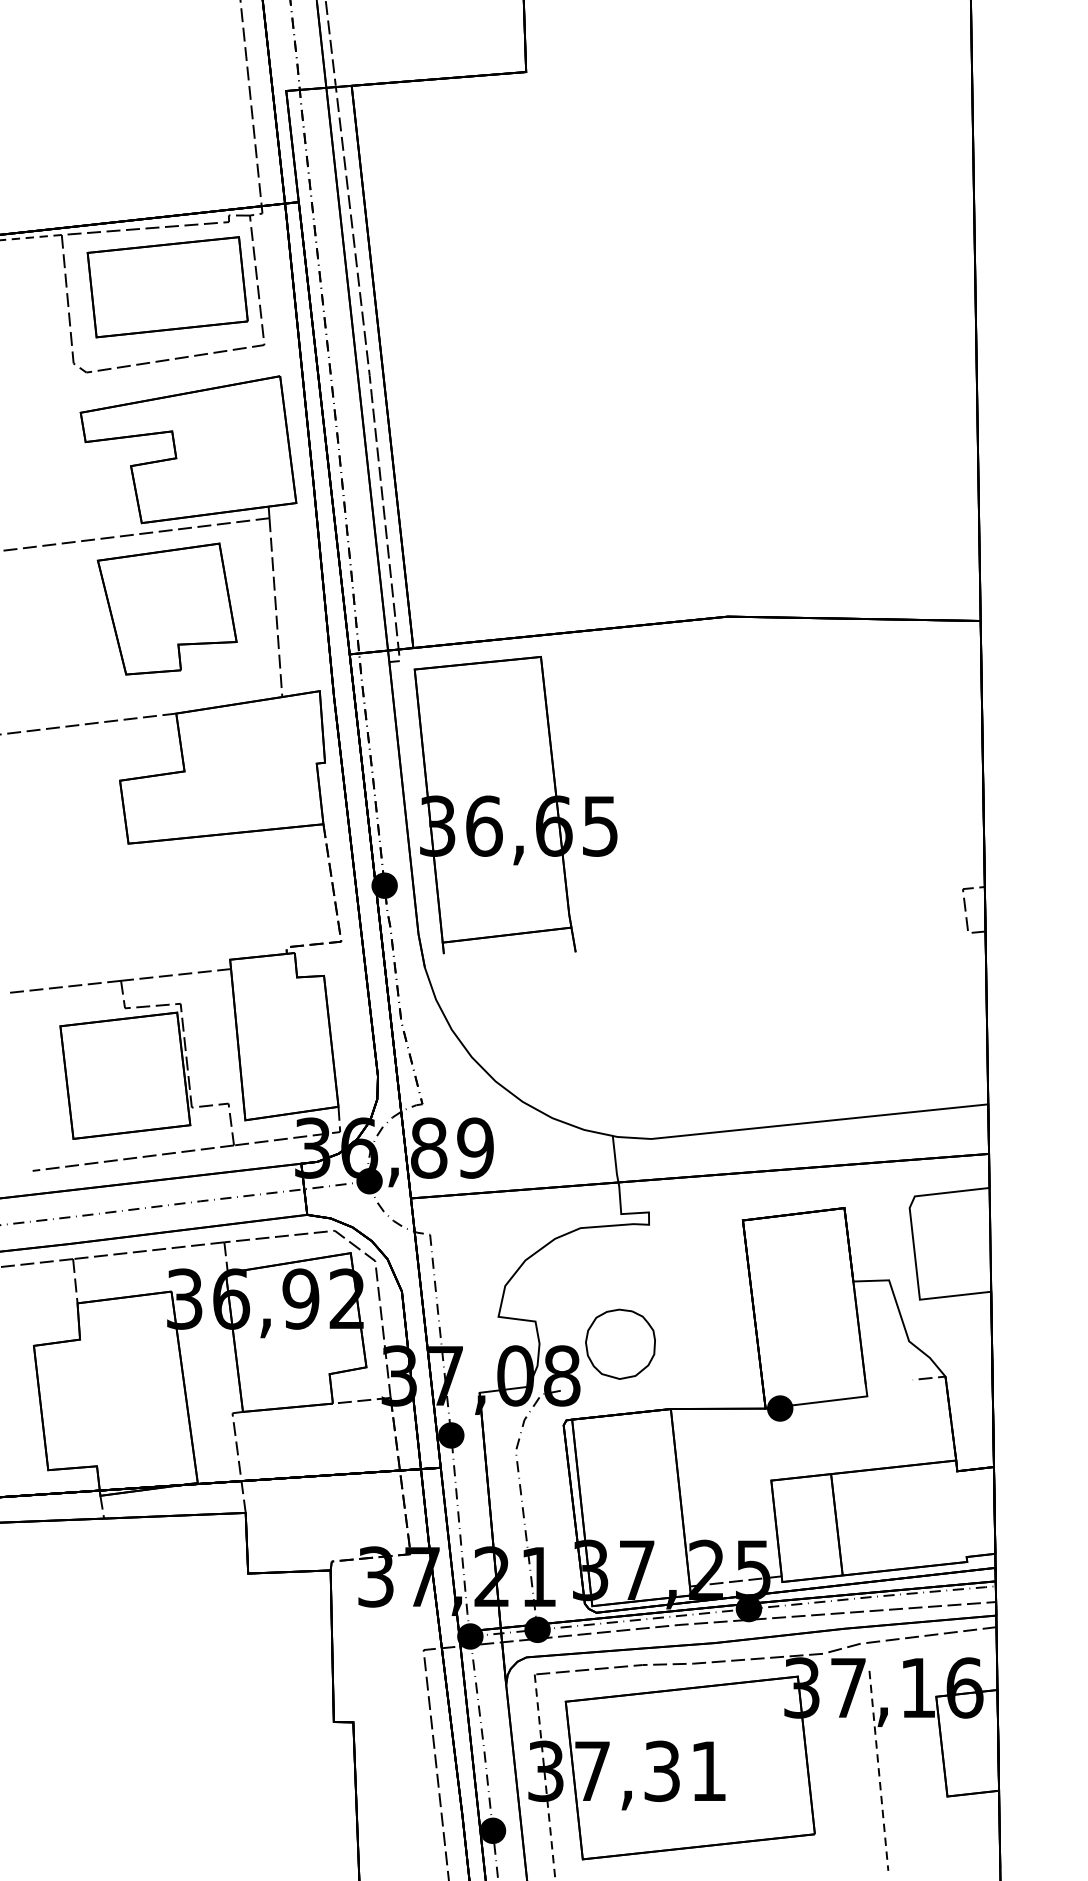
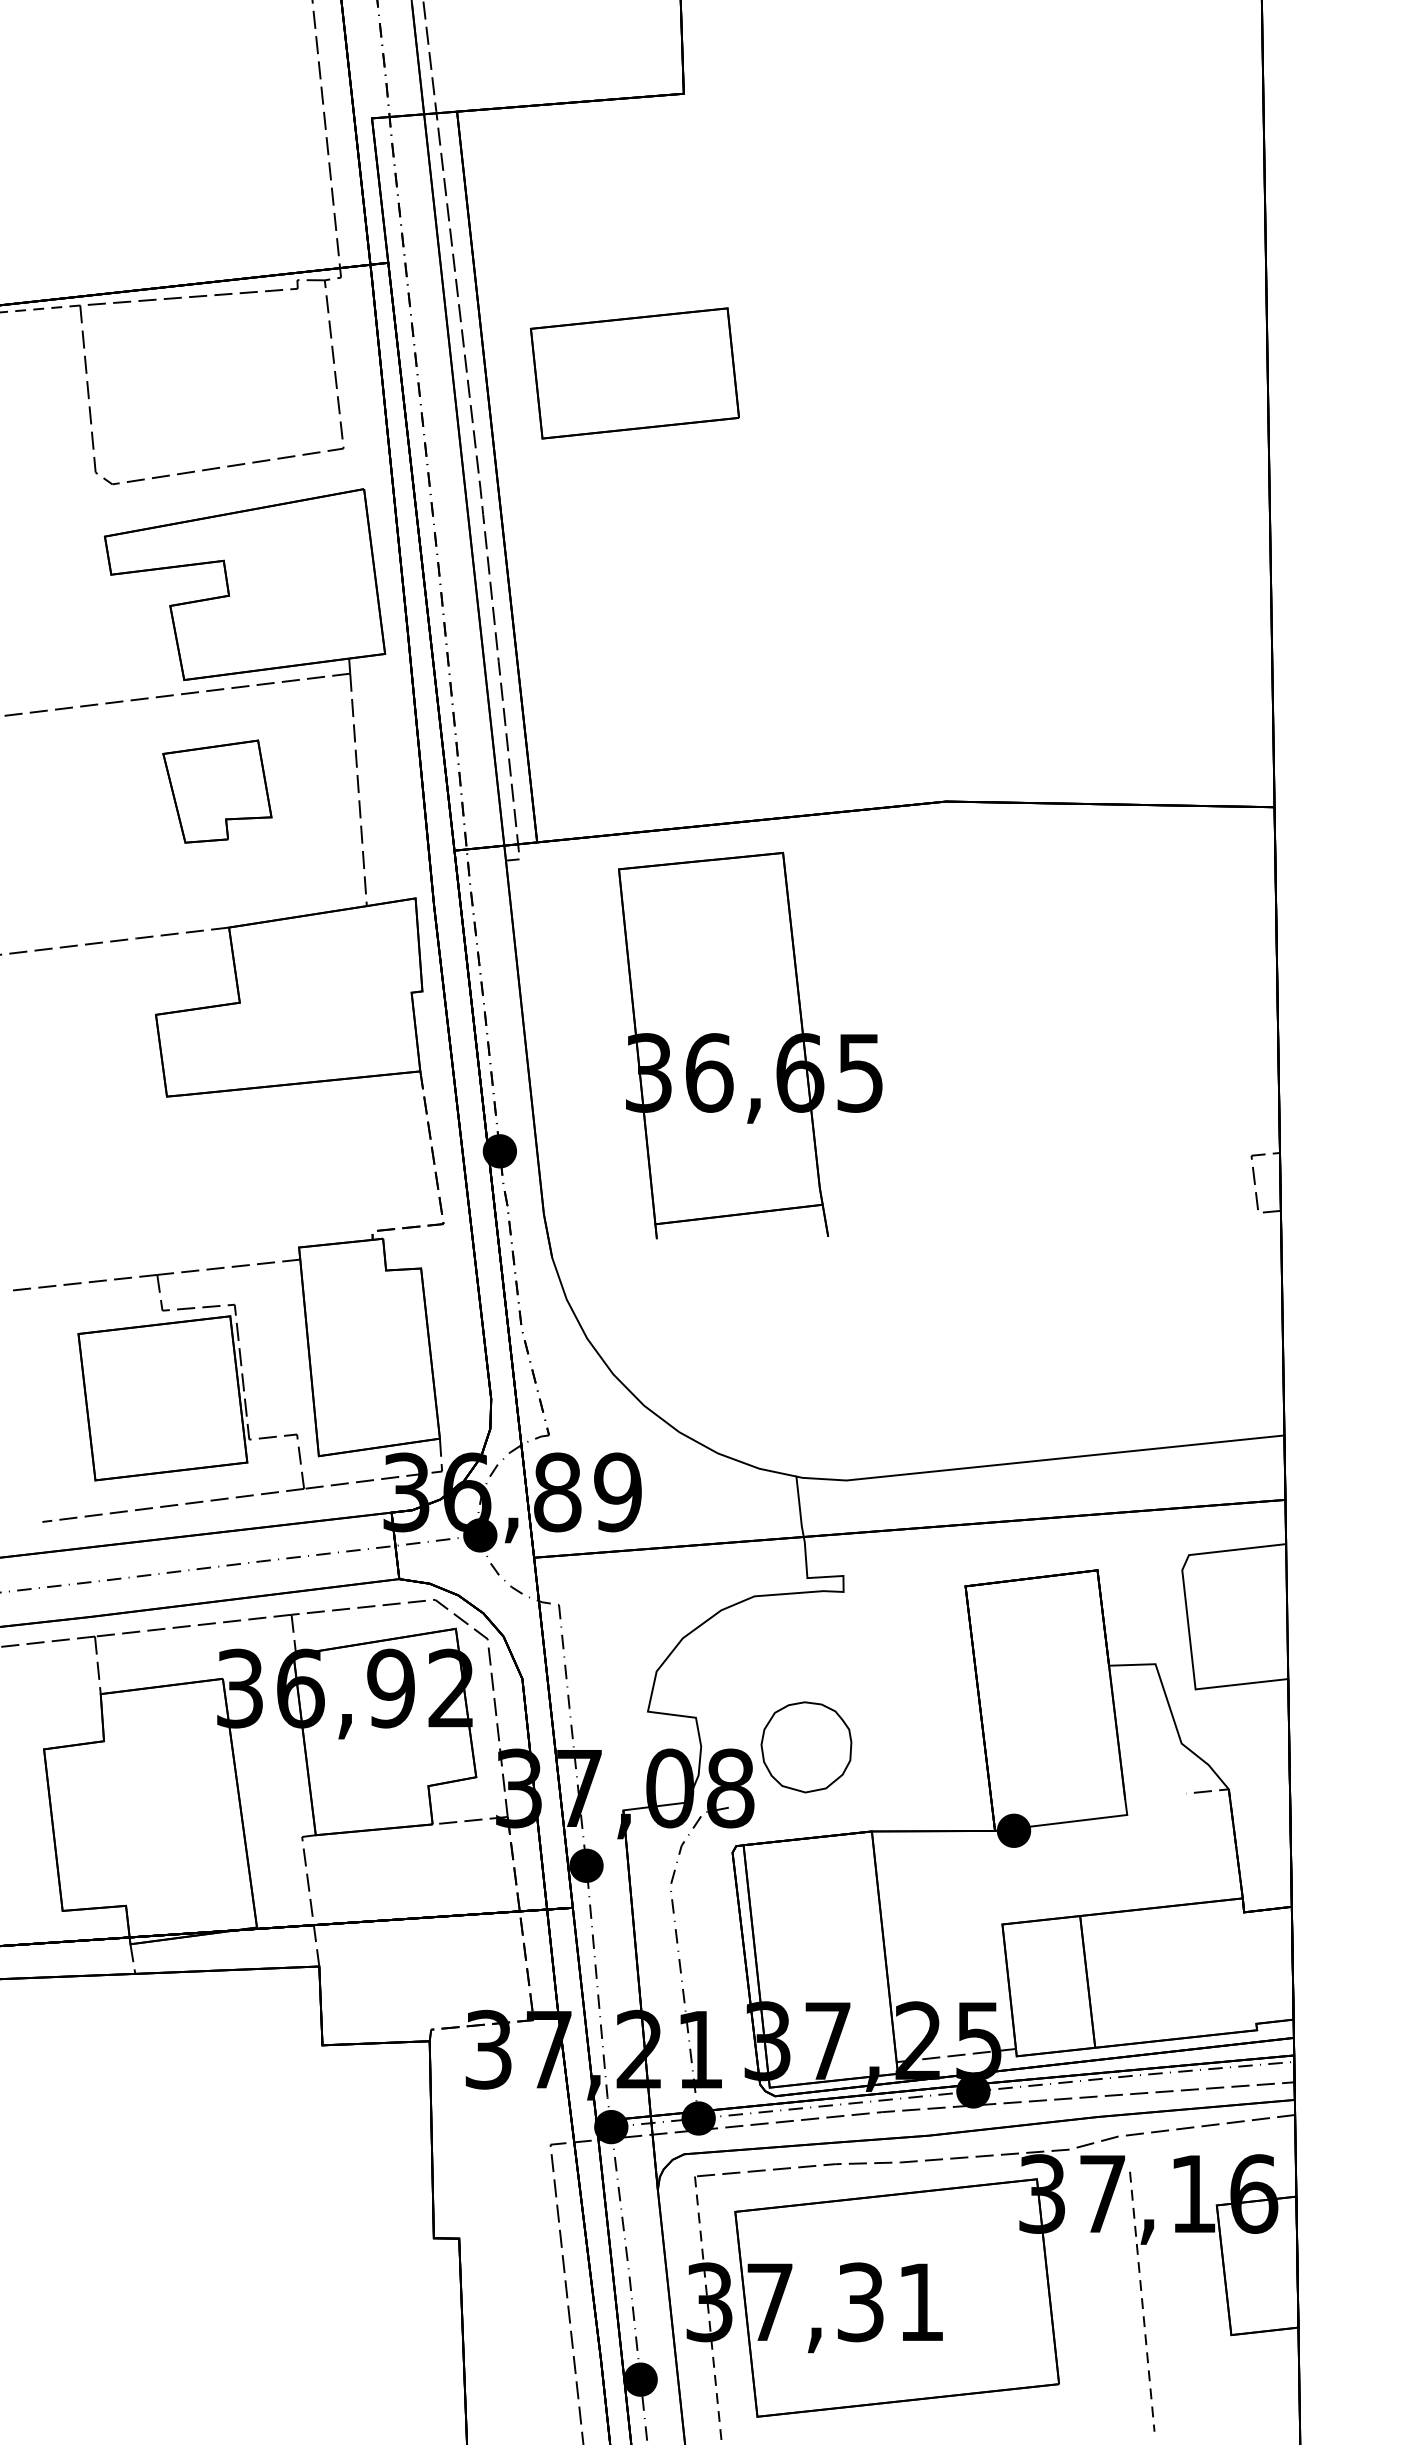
part: (167, 287) -> (634, 373), moved
part: (167, 608) -> (217, 791), size x0.6
part: (515, 805) -> (750, 1045), moved

